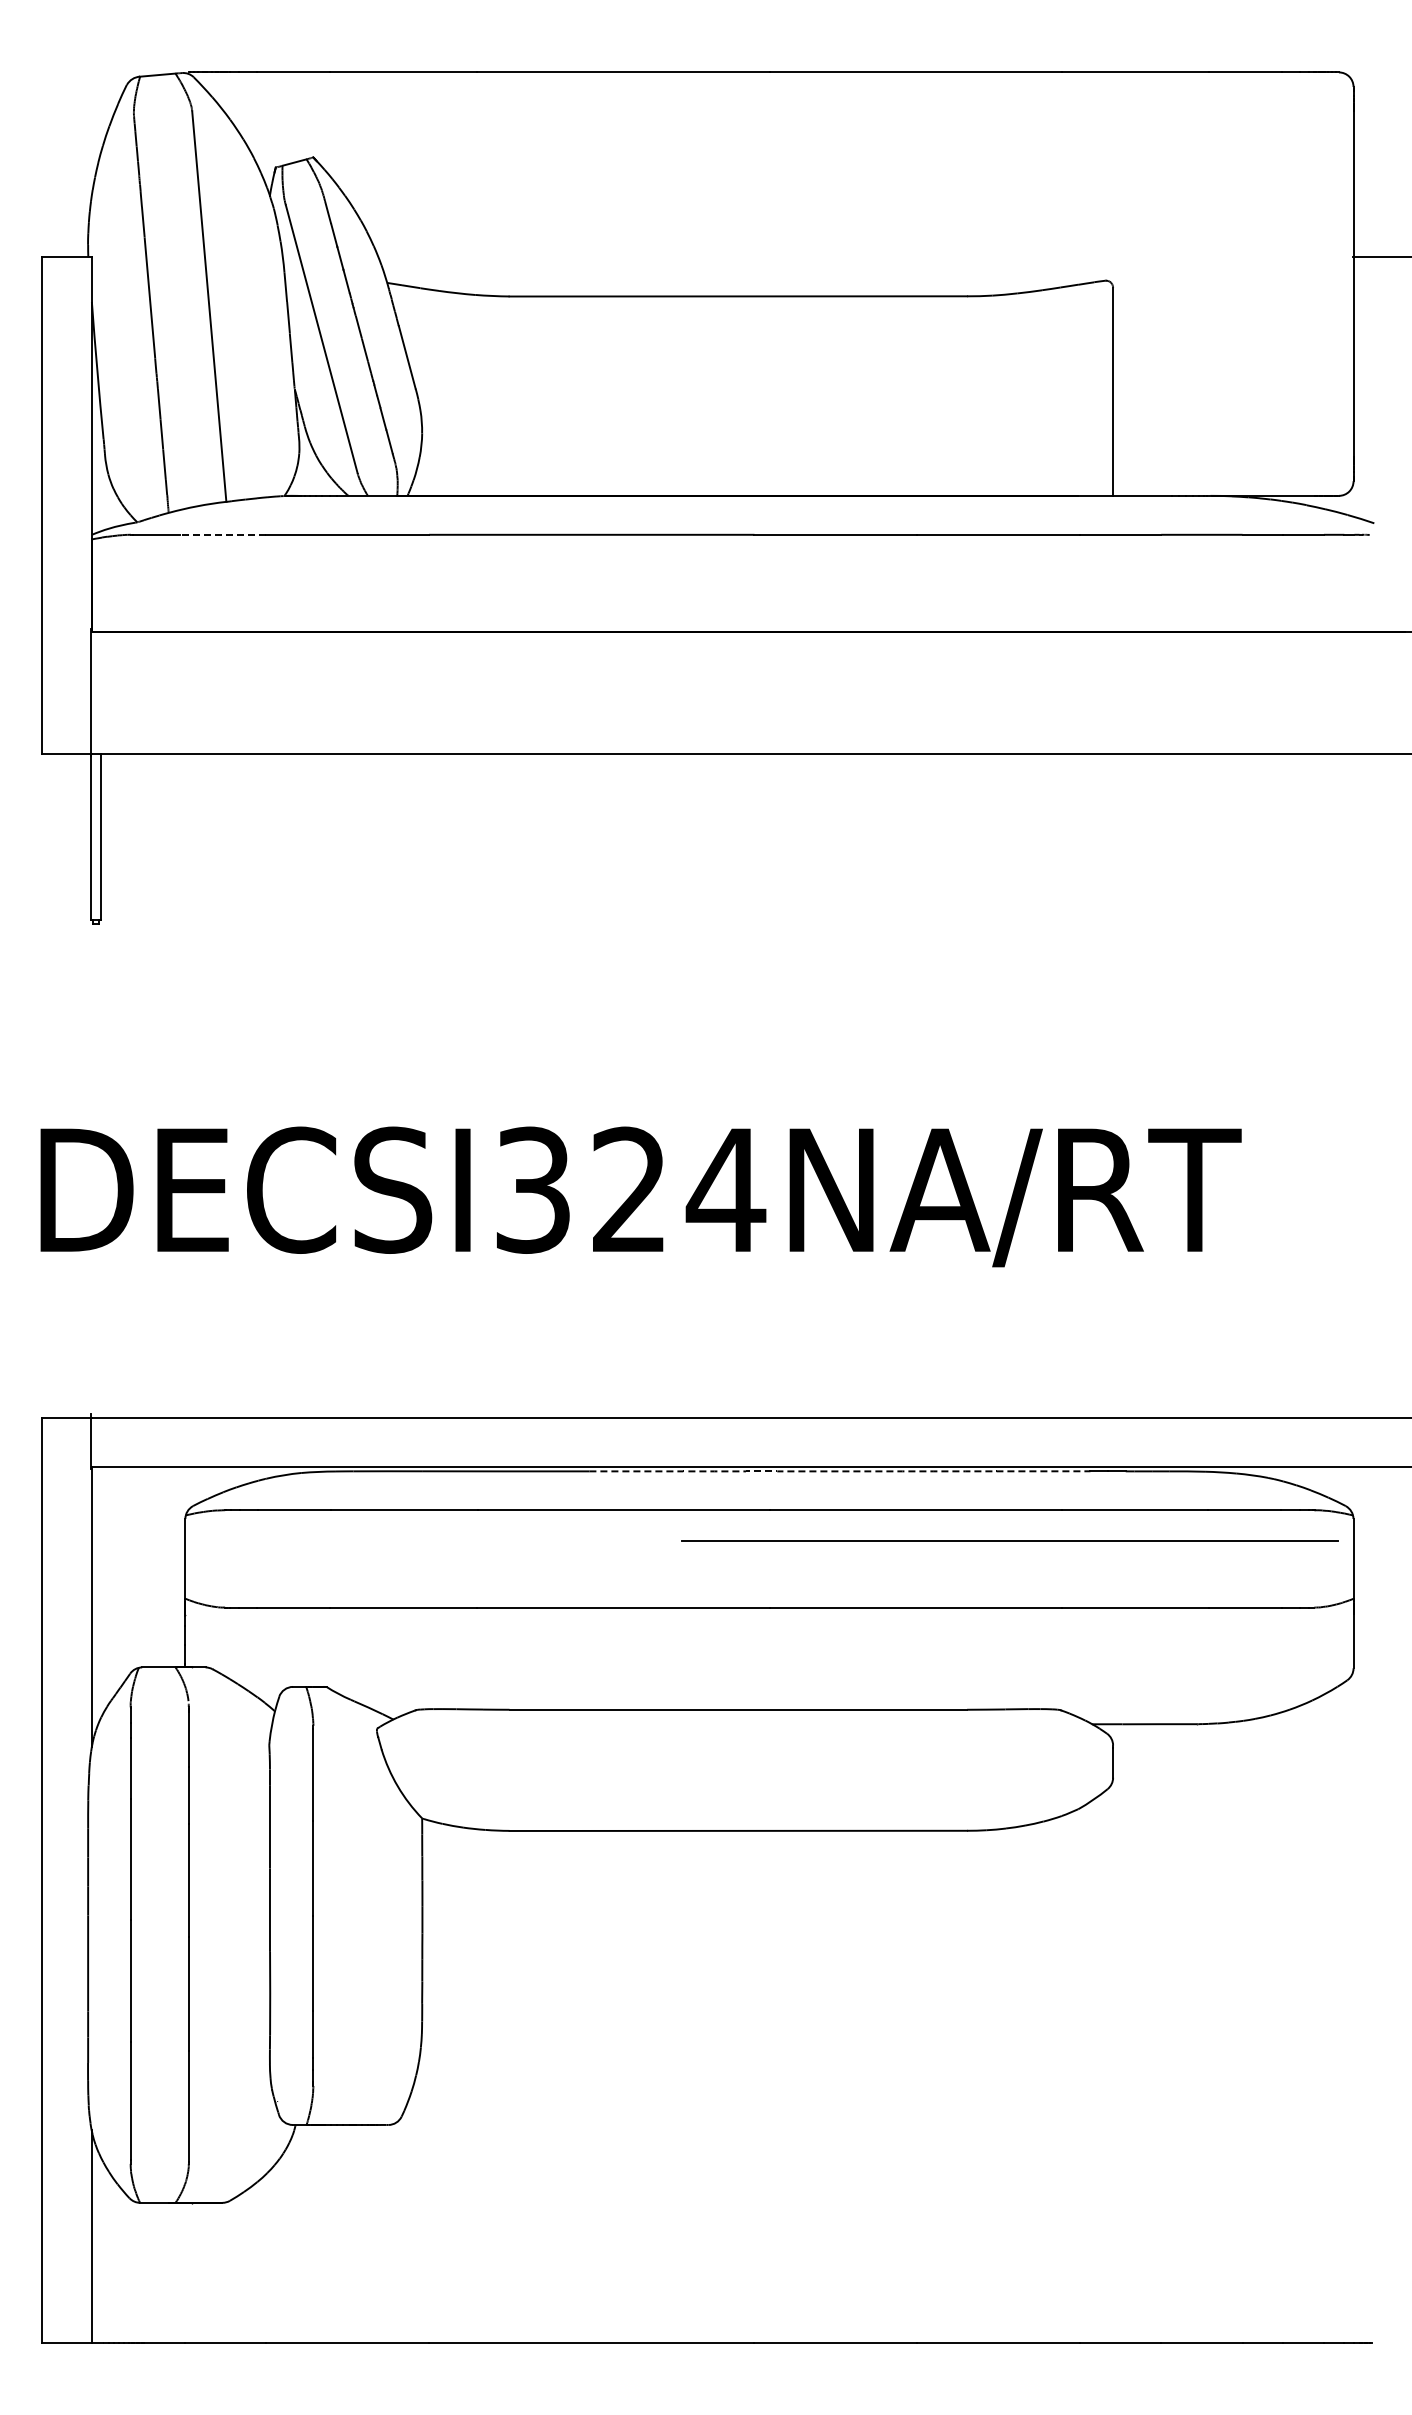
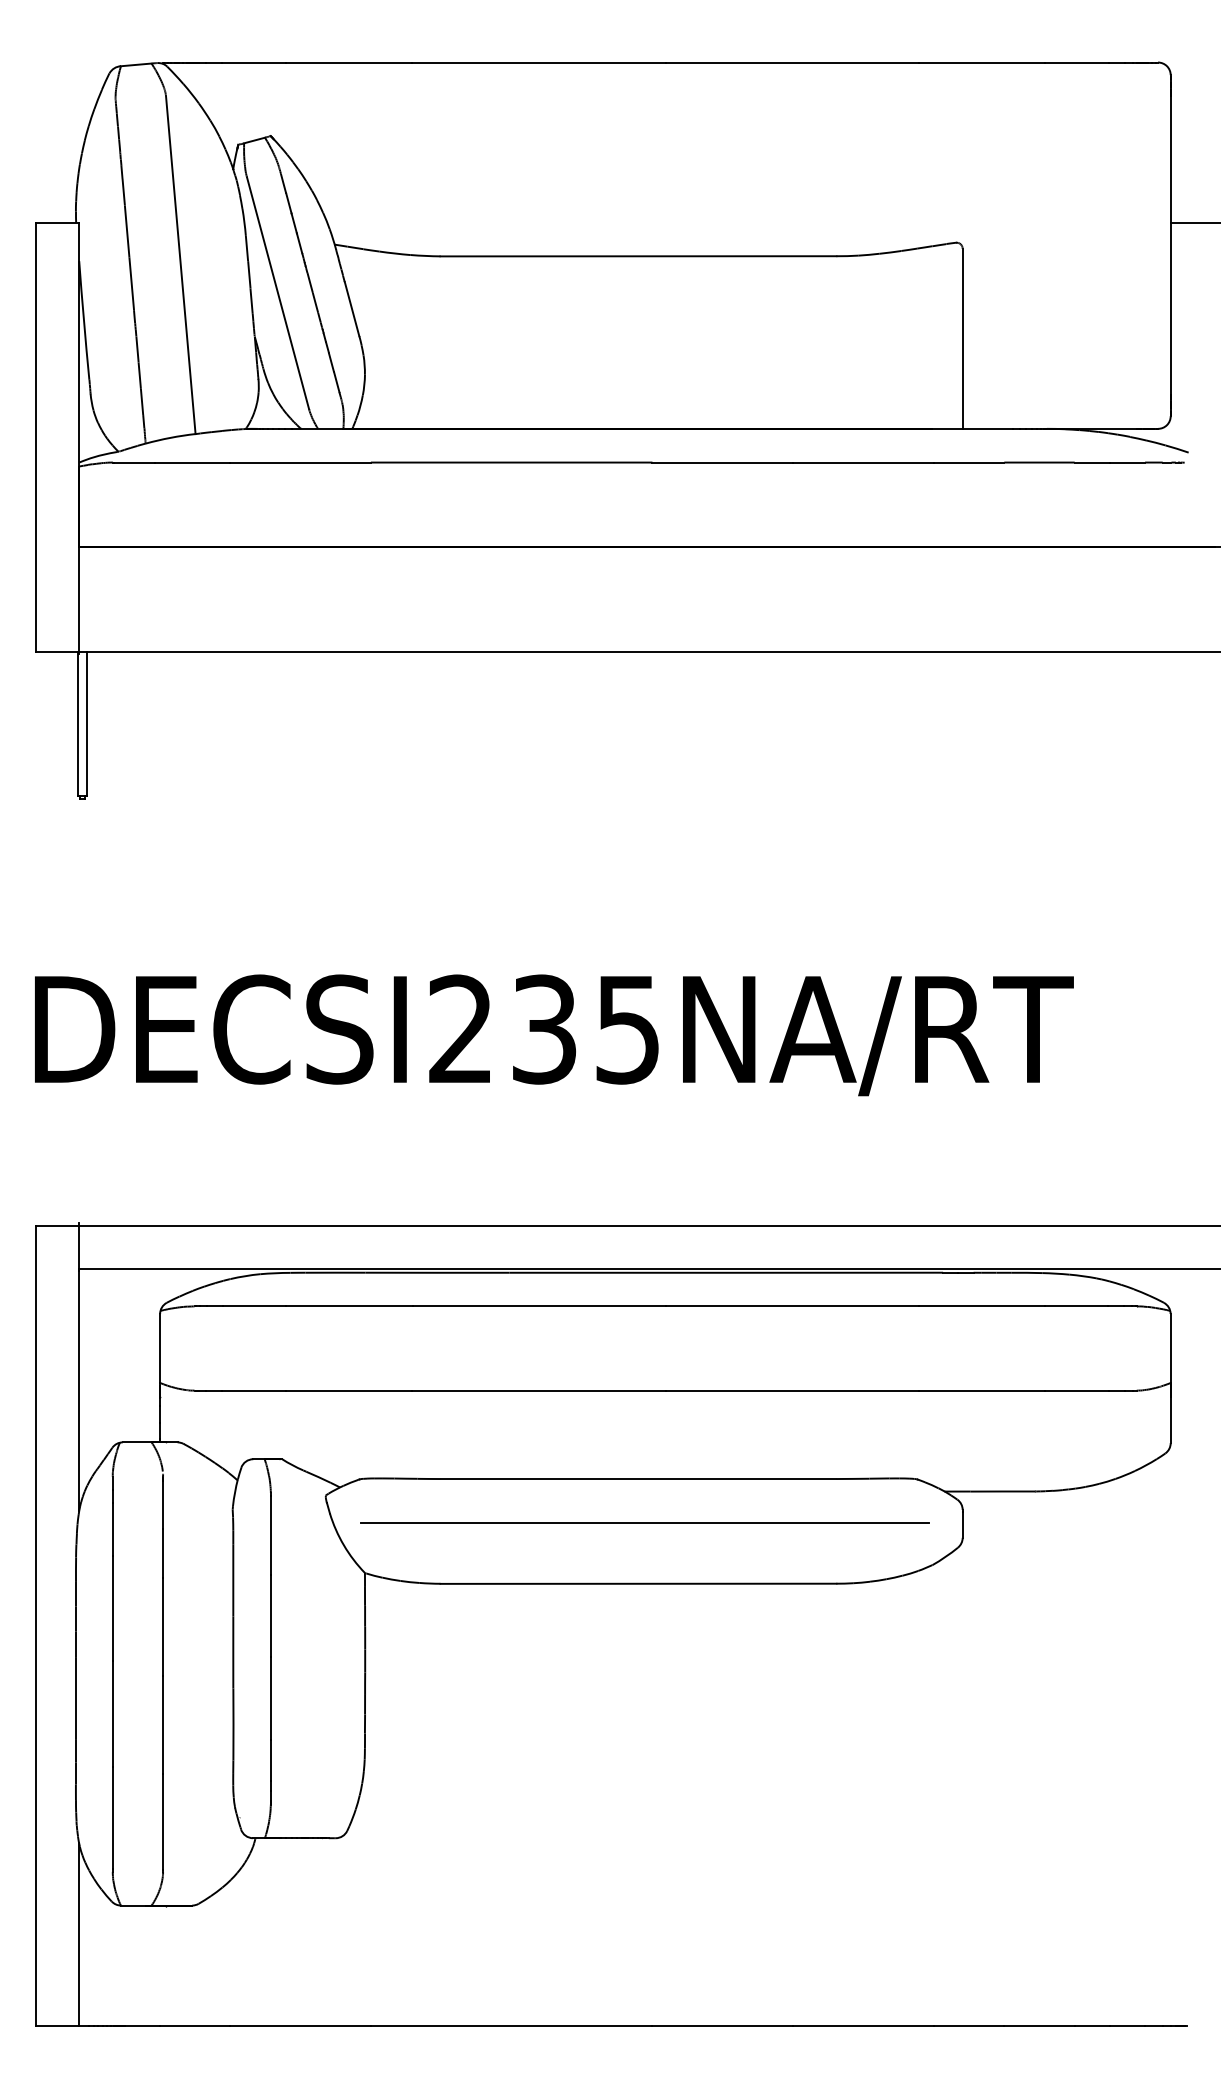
line: (222, 534) -> (192, 462), dashed -> solid
text: (631, 1189) -> (546, 1028), DECSI324NA/RT -> DECSI235NA/RT
arc: (839, 1471) -> (725, 1272), dashed -> solid
line: (1009, 1540) -> (644, 1522), moved

